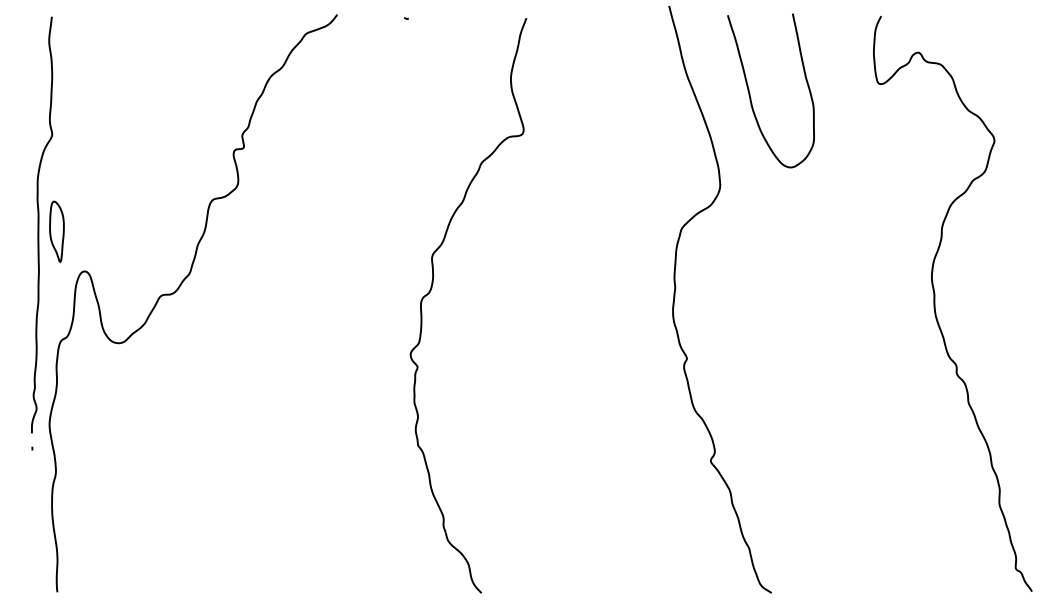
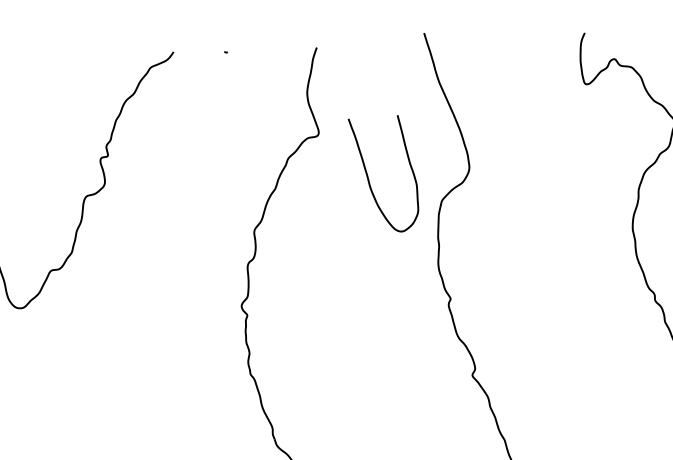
curve: (750, 93) -> (368, 177), moved

